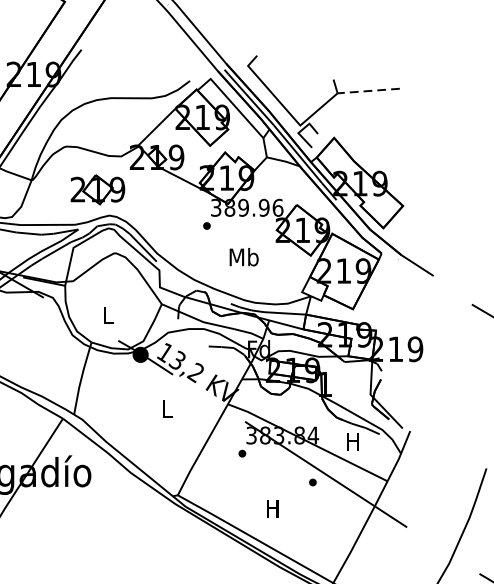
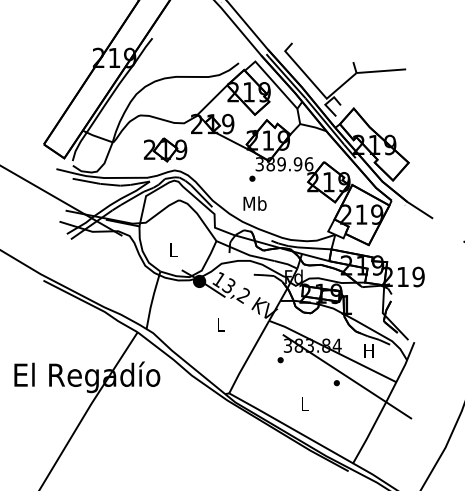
line: (368, 91) -> (381, 71), dashed -> solid
text: (243, 257) -> (254, 203), moved
text: (272, 508) -> (304, 403), H -> L

